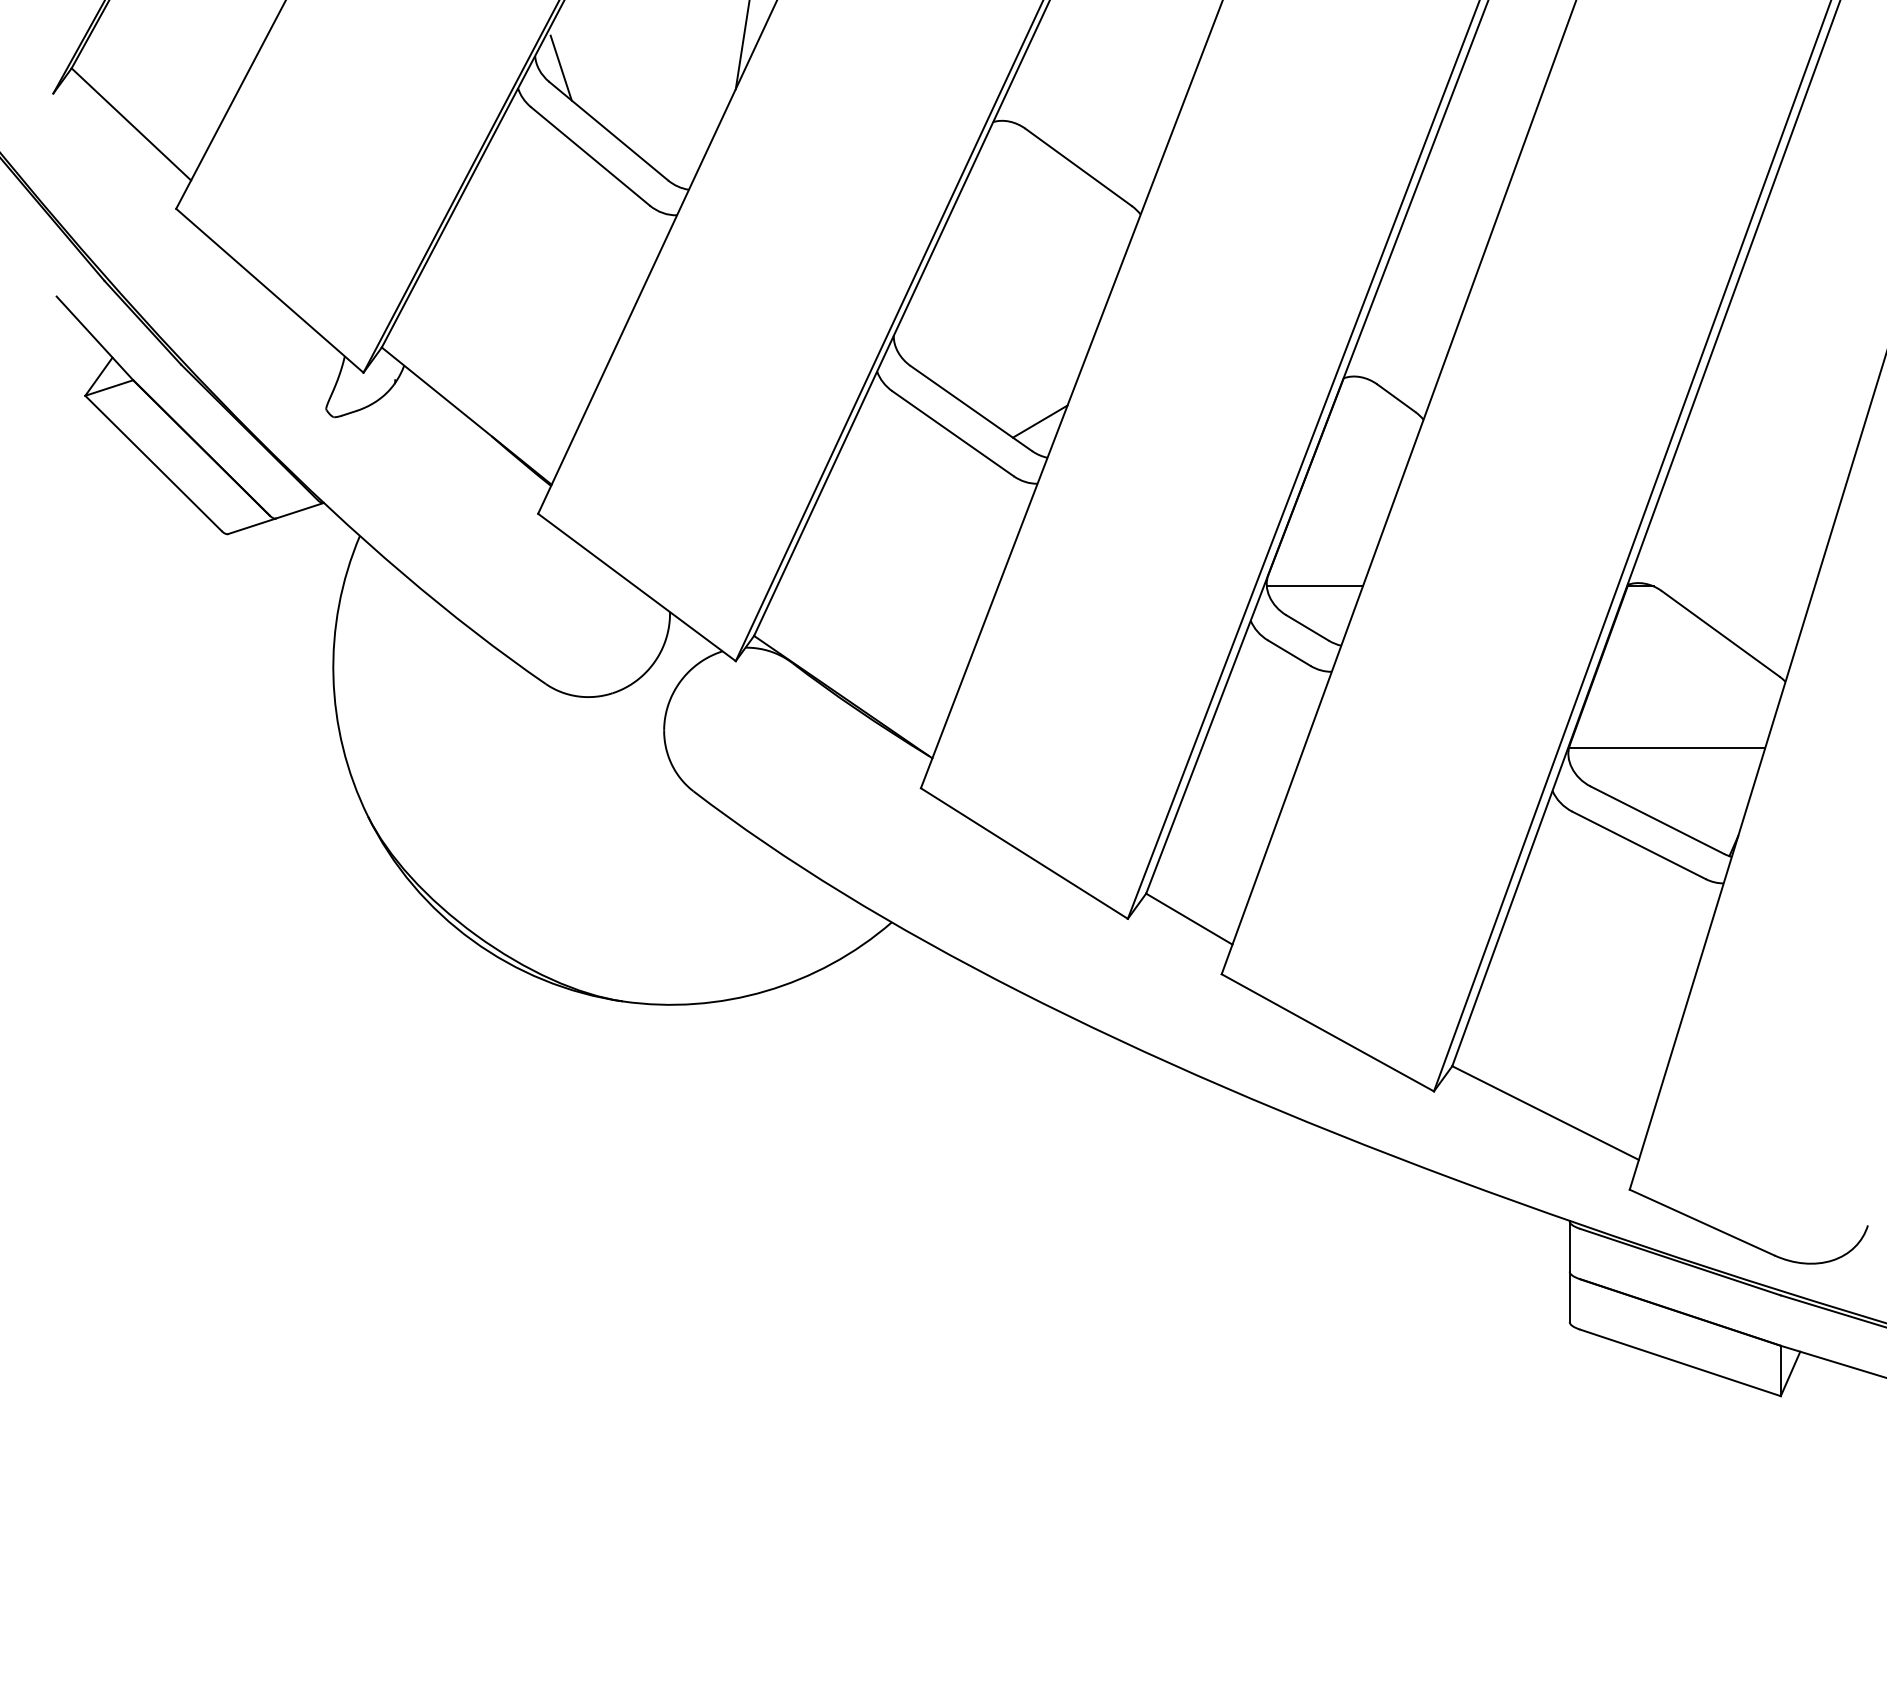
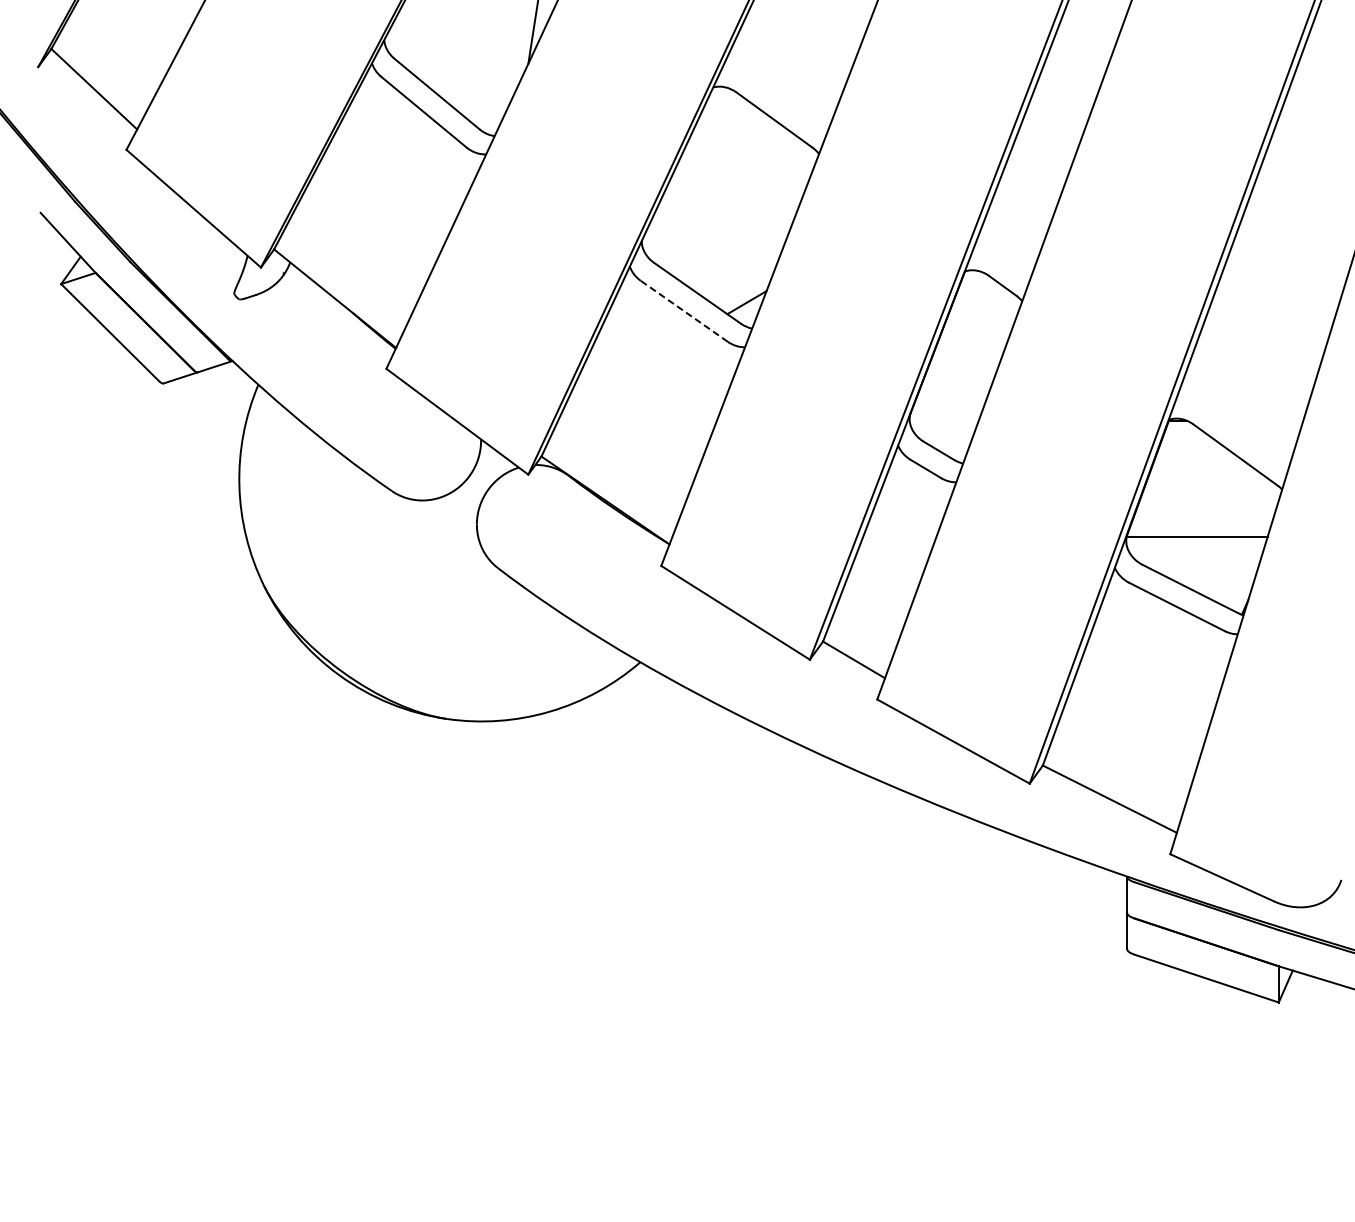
line: (560, 67) -> (402, 48), removed
line: (951, 433) -> (683, 311), solid -> dashed
line: (1313, 585) -> (943, 420), removed

